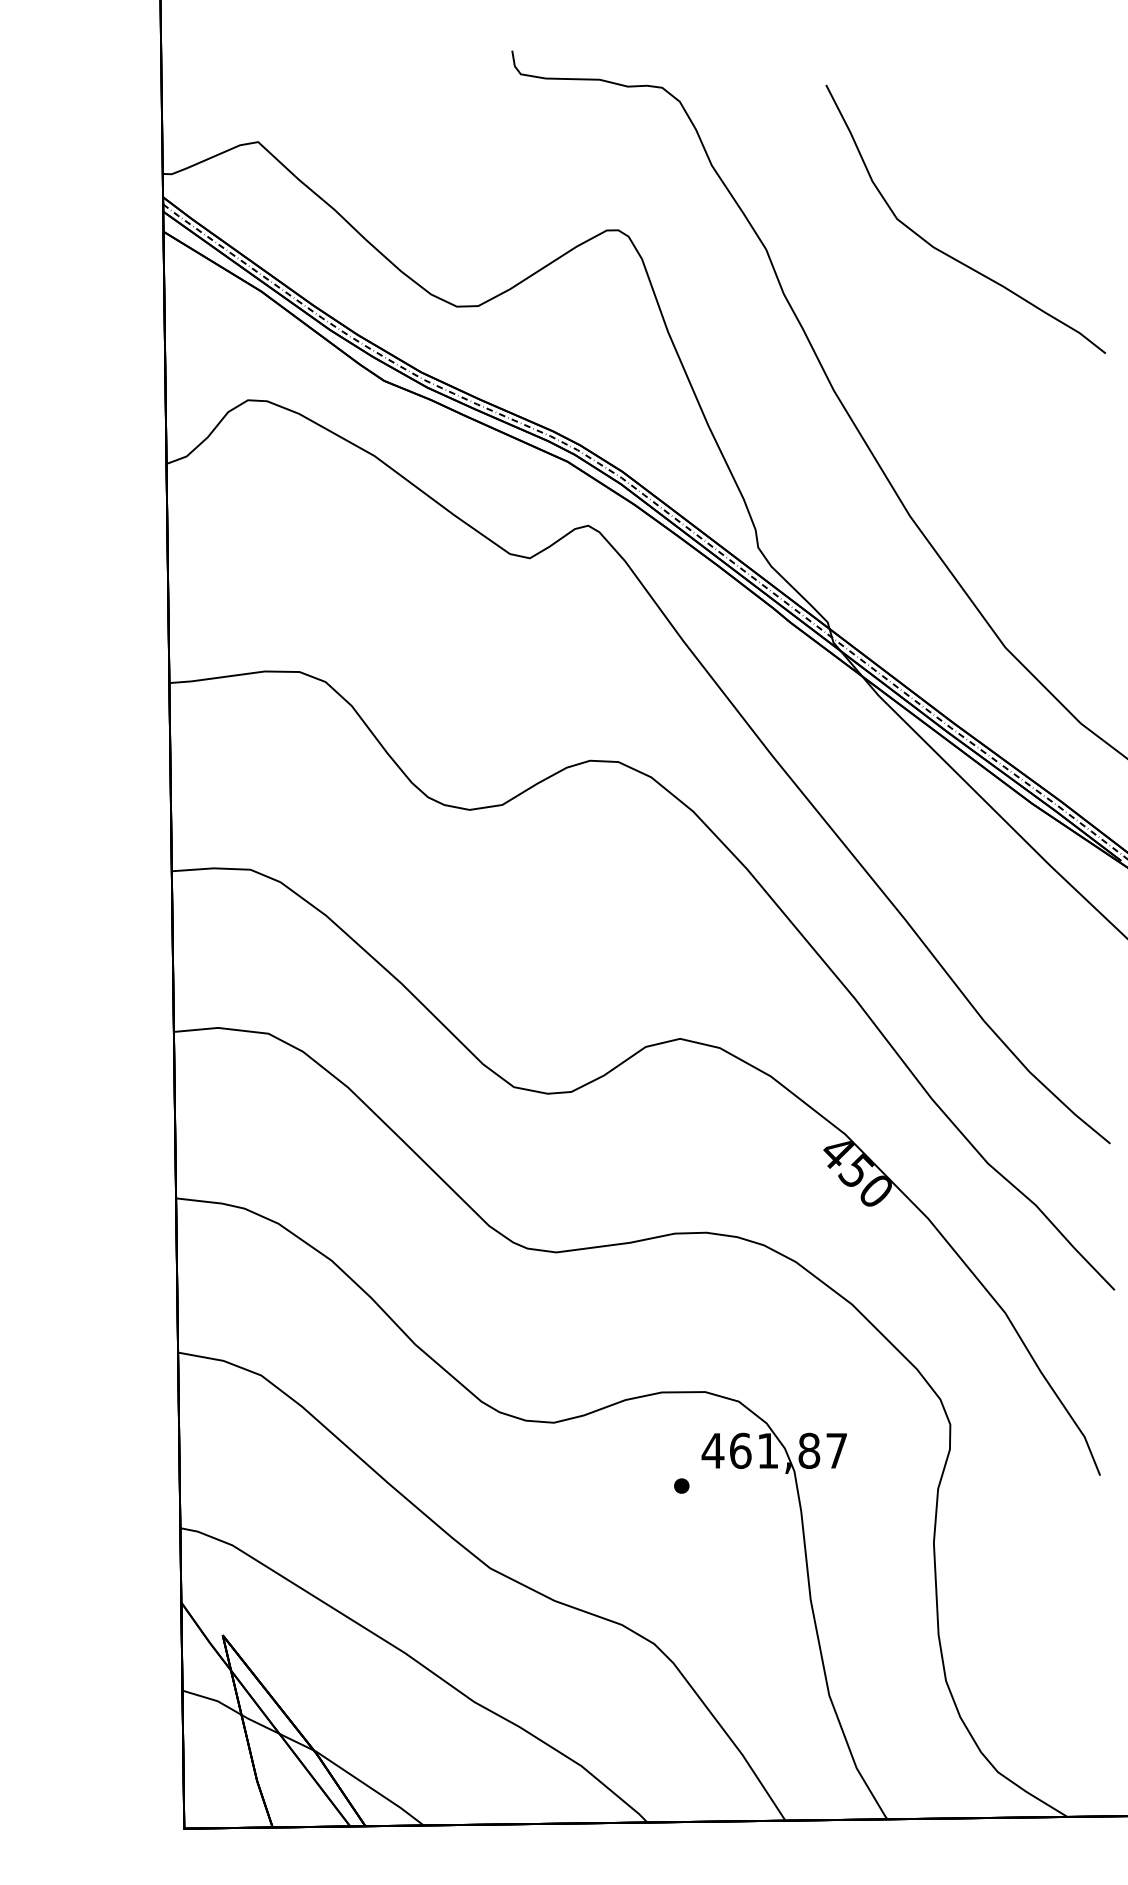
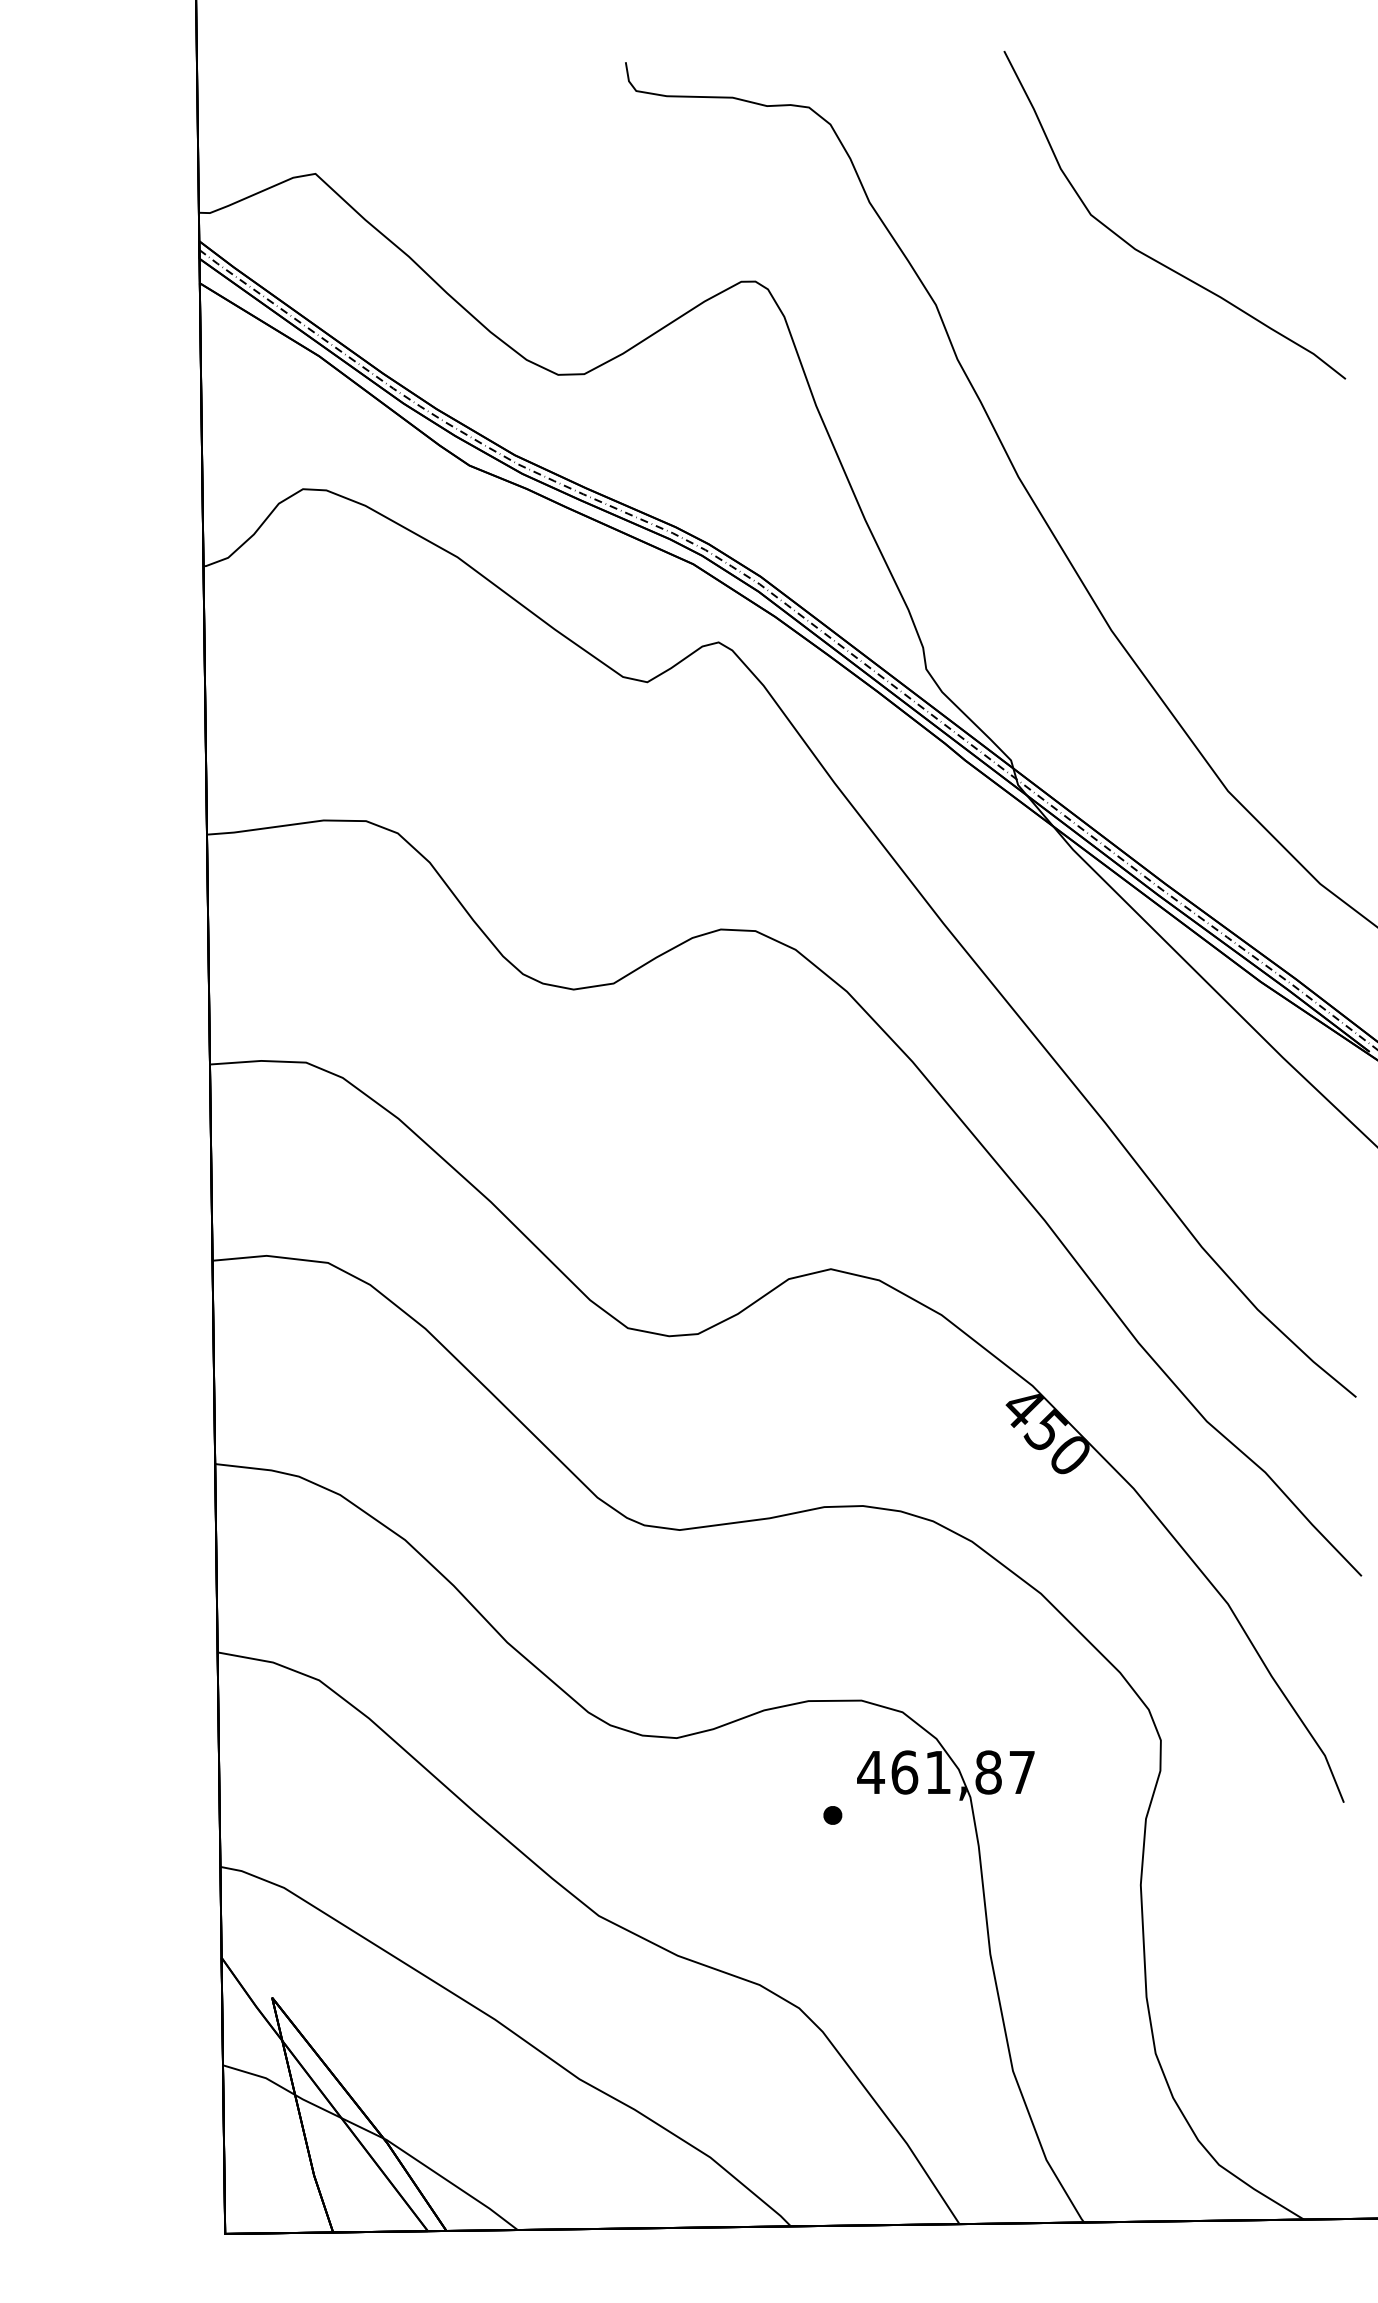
curve: (947, 253) -> (1152, 257), moved

